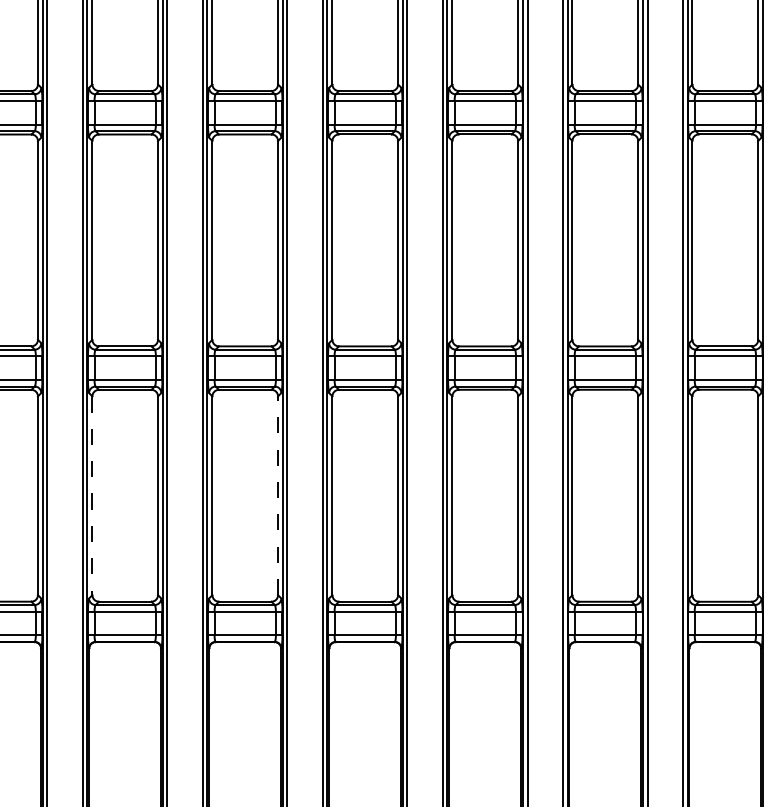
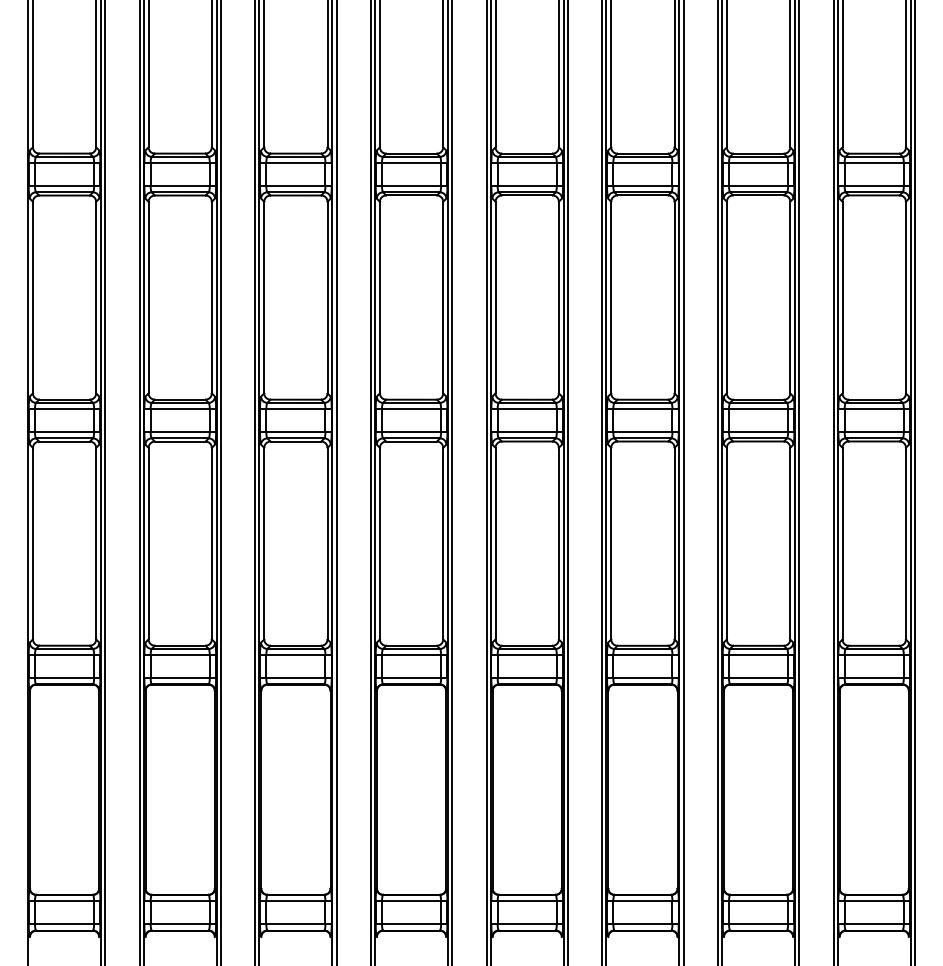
line: (92, 495) -> (148, 543), dashed -> solid
line: (278, 495) -> (327, 543), dashed -> solid

